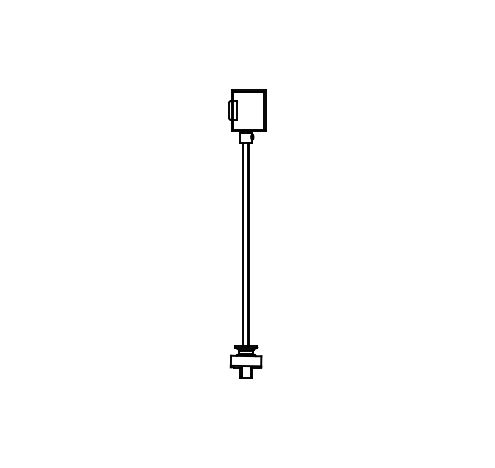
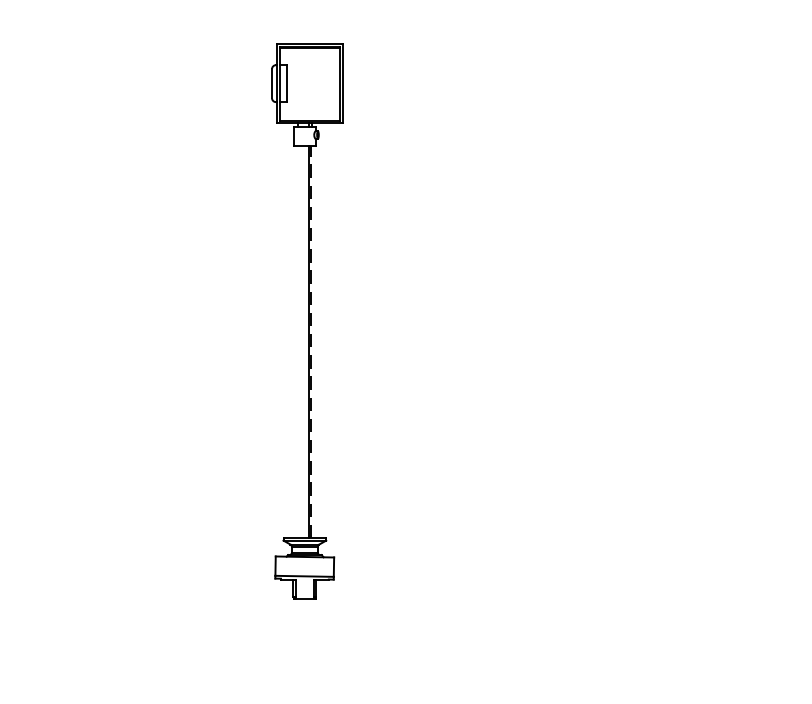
line: (243, 244) -> (299, 341), removed
line: (249, 244) -> (311, 341), solid -> dashed

